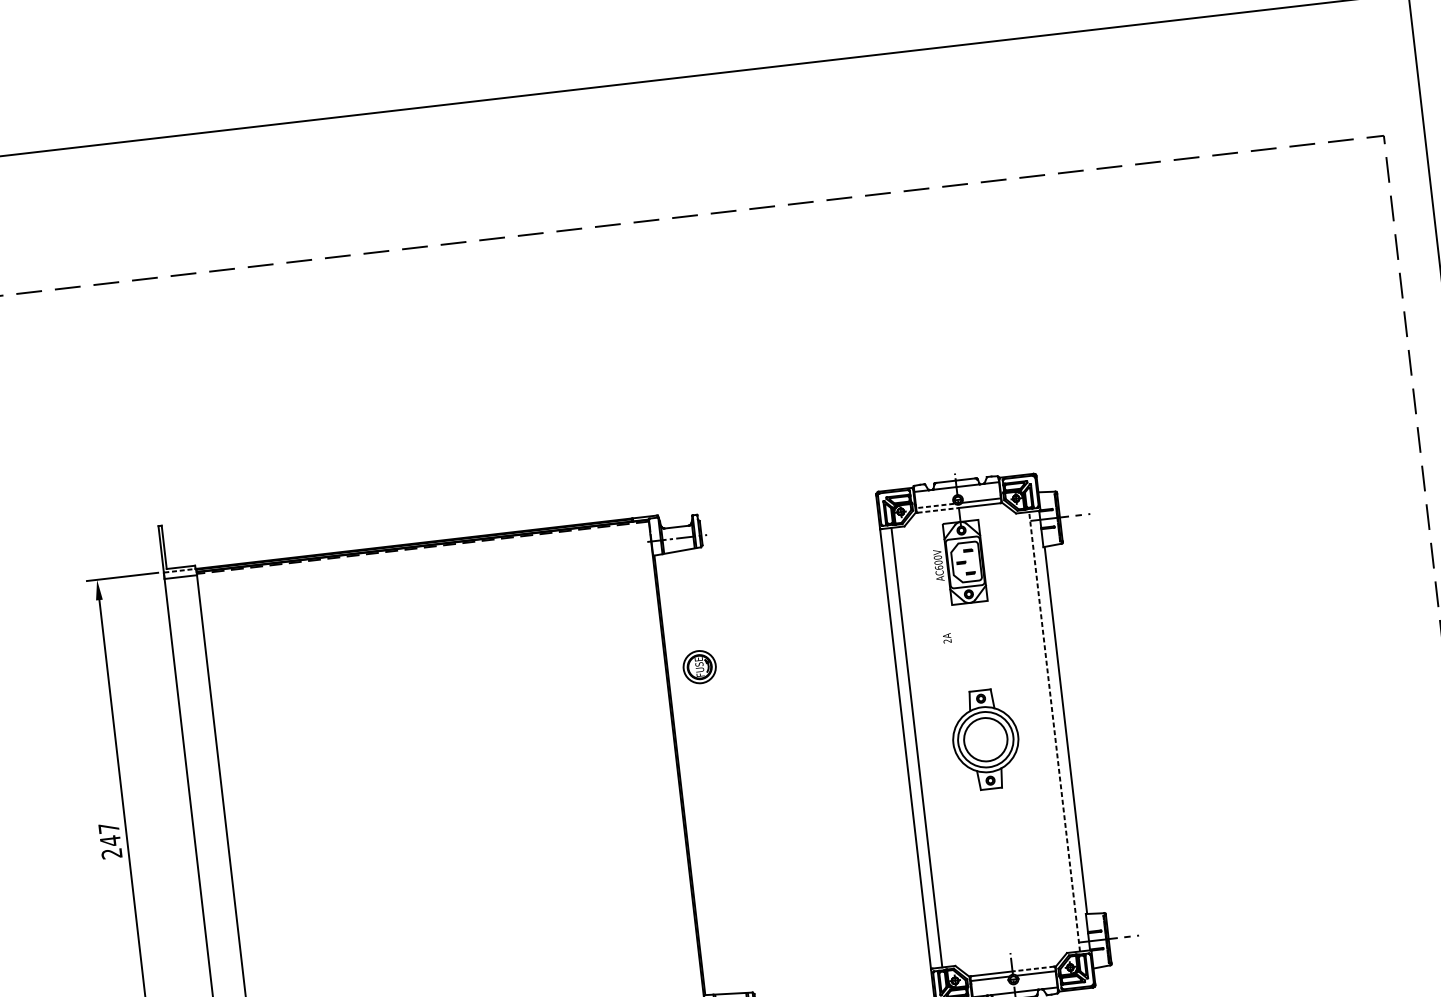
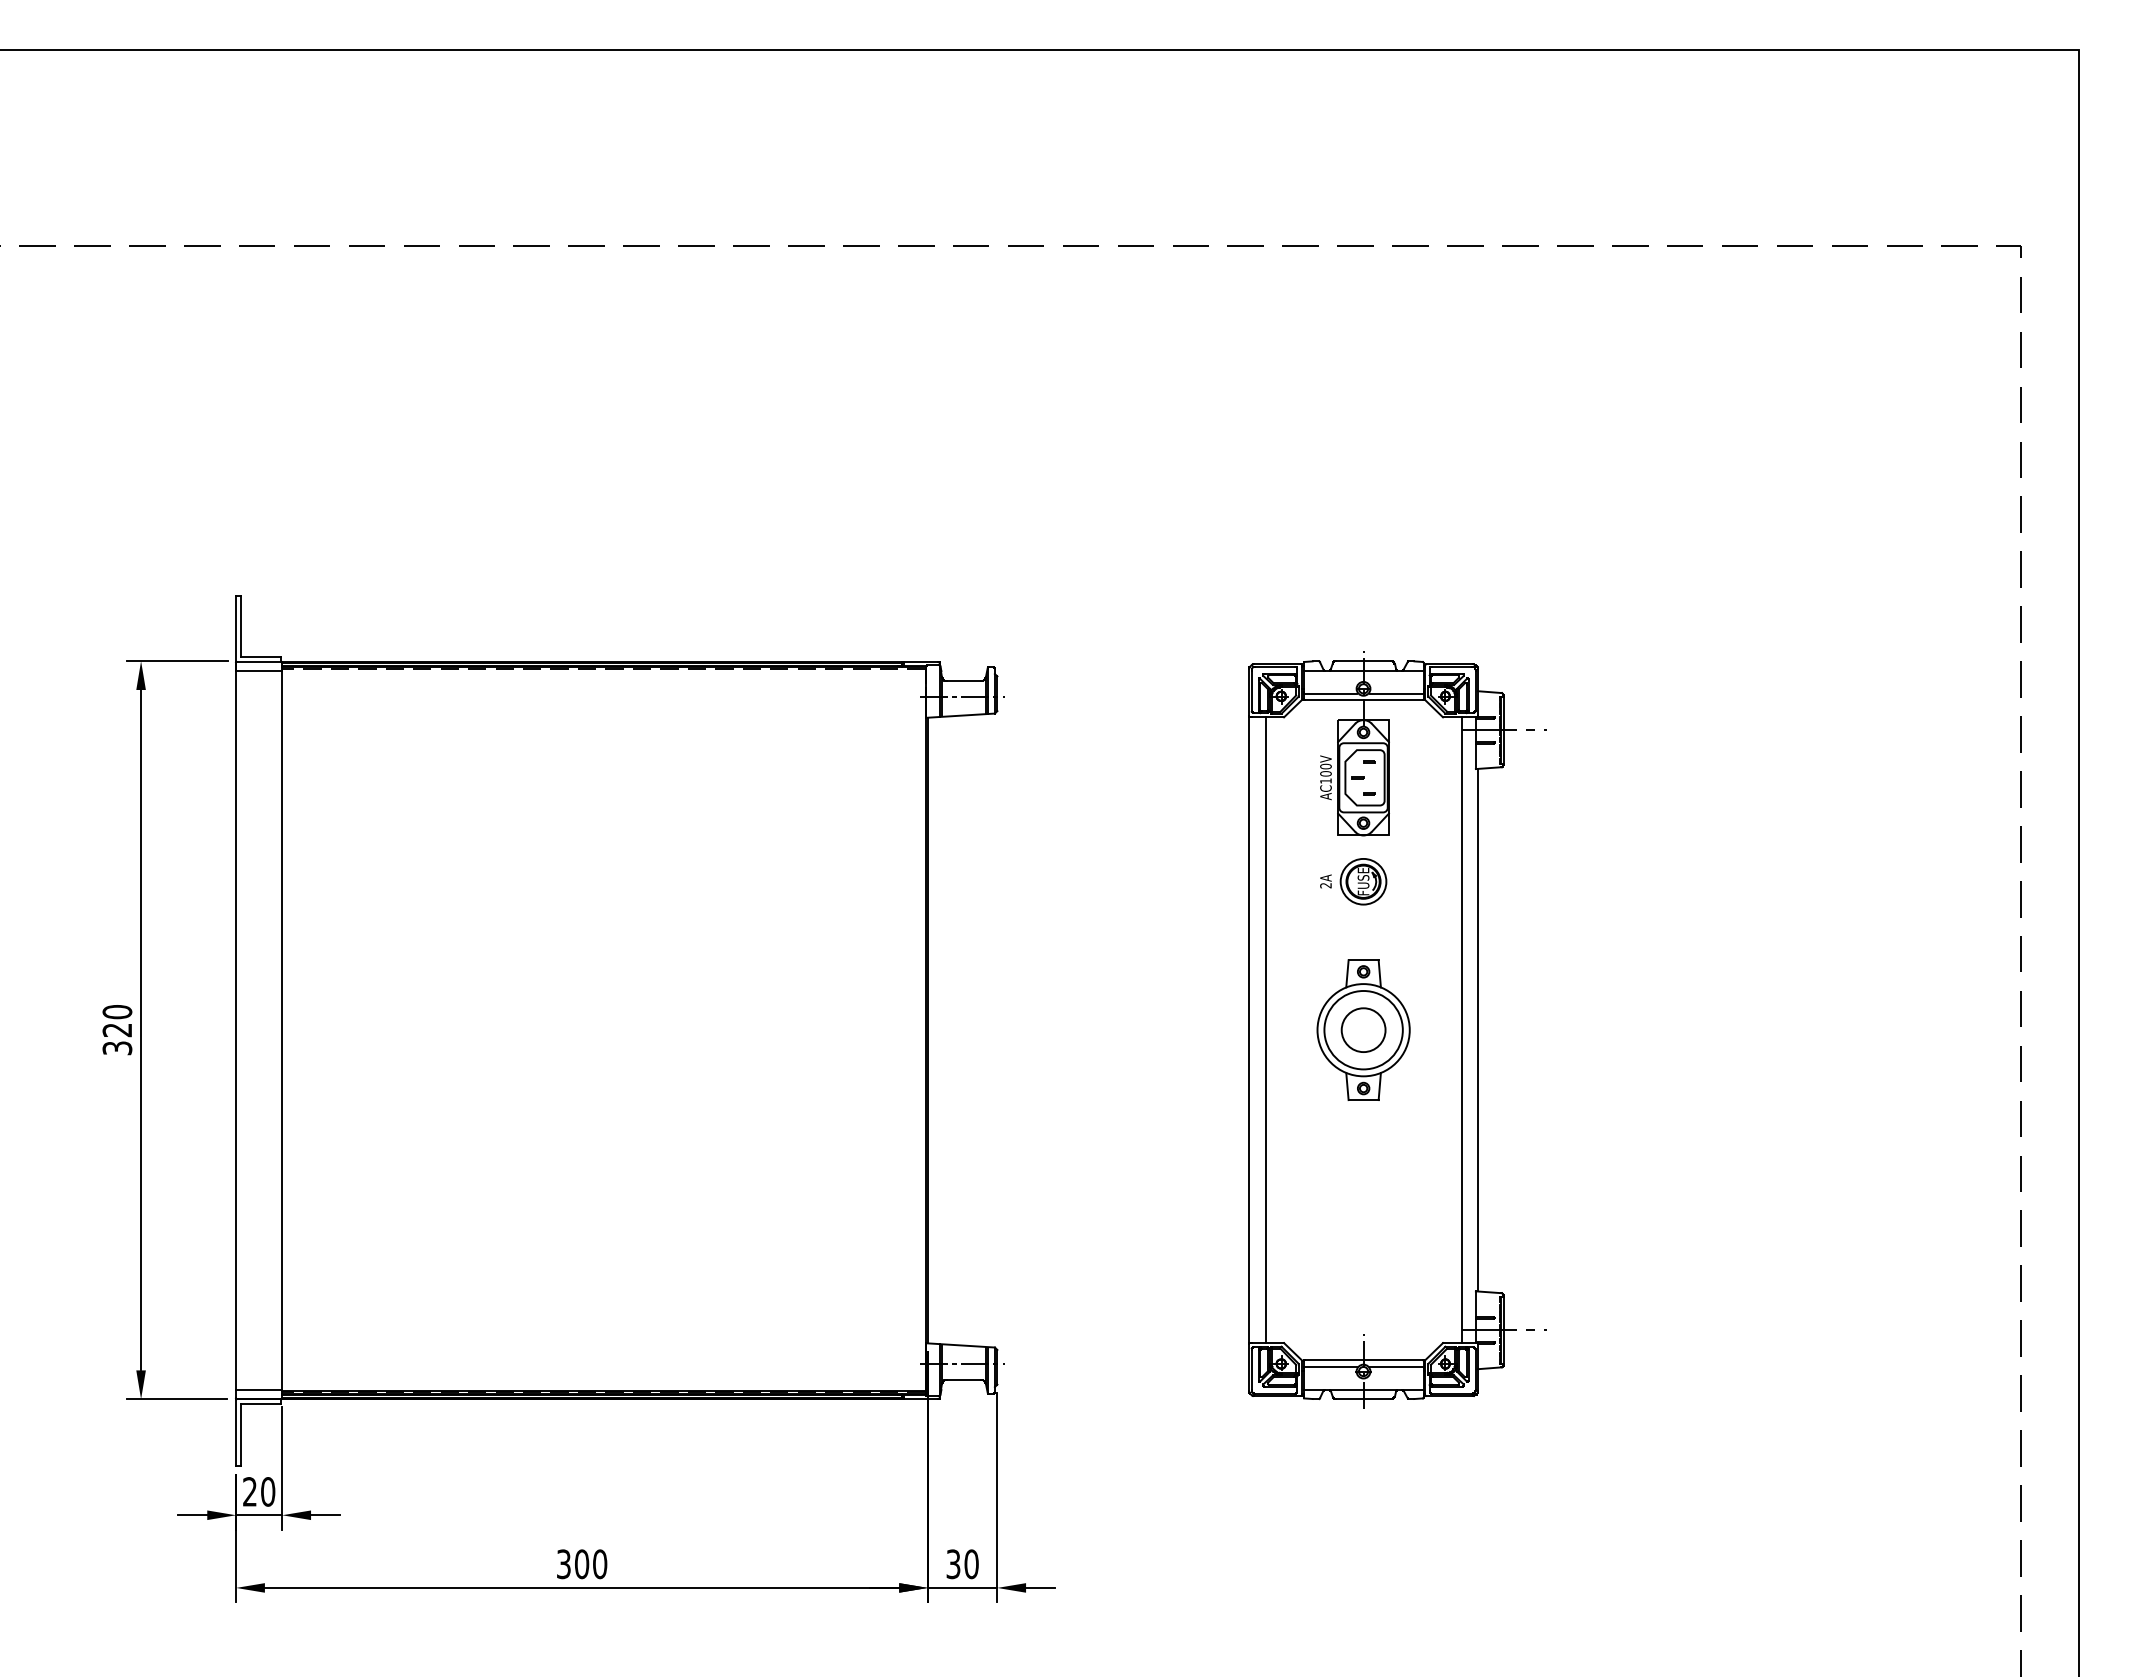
line: (935, 505) -> (1330, 693), dashed -> solid
line: (938, 510) -> (1334, 700), dashed -> solid
text: (938, 567) -> (1325, 780), AC600V -> AC100V
line: (180, 570) -> (259, 661), dashed -> solid
part: (699, 666) -> (1363, 881), moved
line: (1054, 731) -> (1461, 1030), dashed -> solid
circle: (985, 739) -> (1363, 1030), size x0.71
text: (110, 841) -> (117, 1030), 247 -> 320
line: (1033, 969) -> (1393, 1360), dashed -> solid

